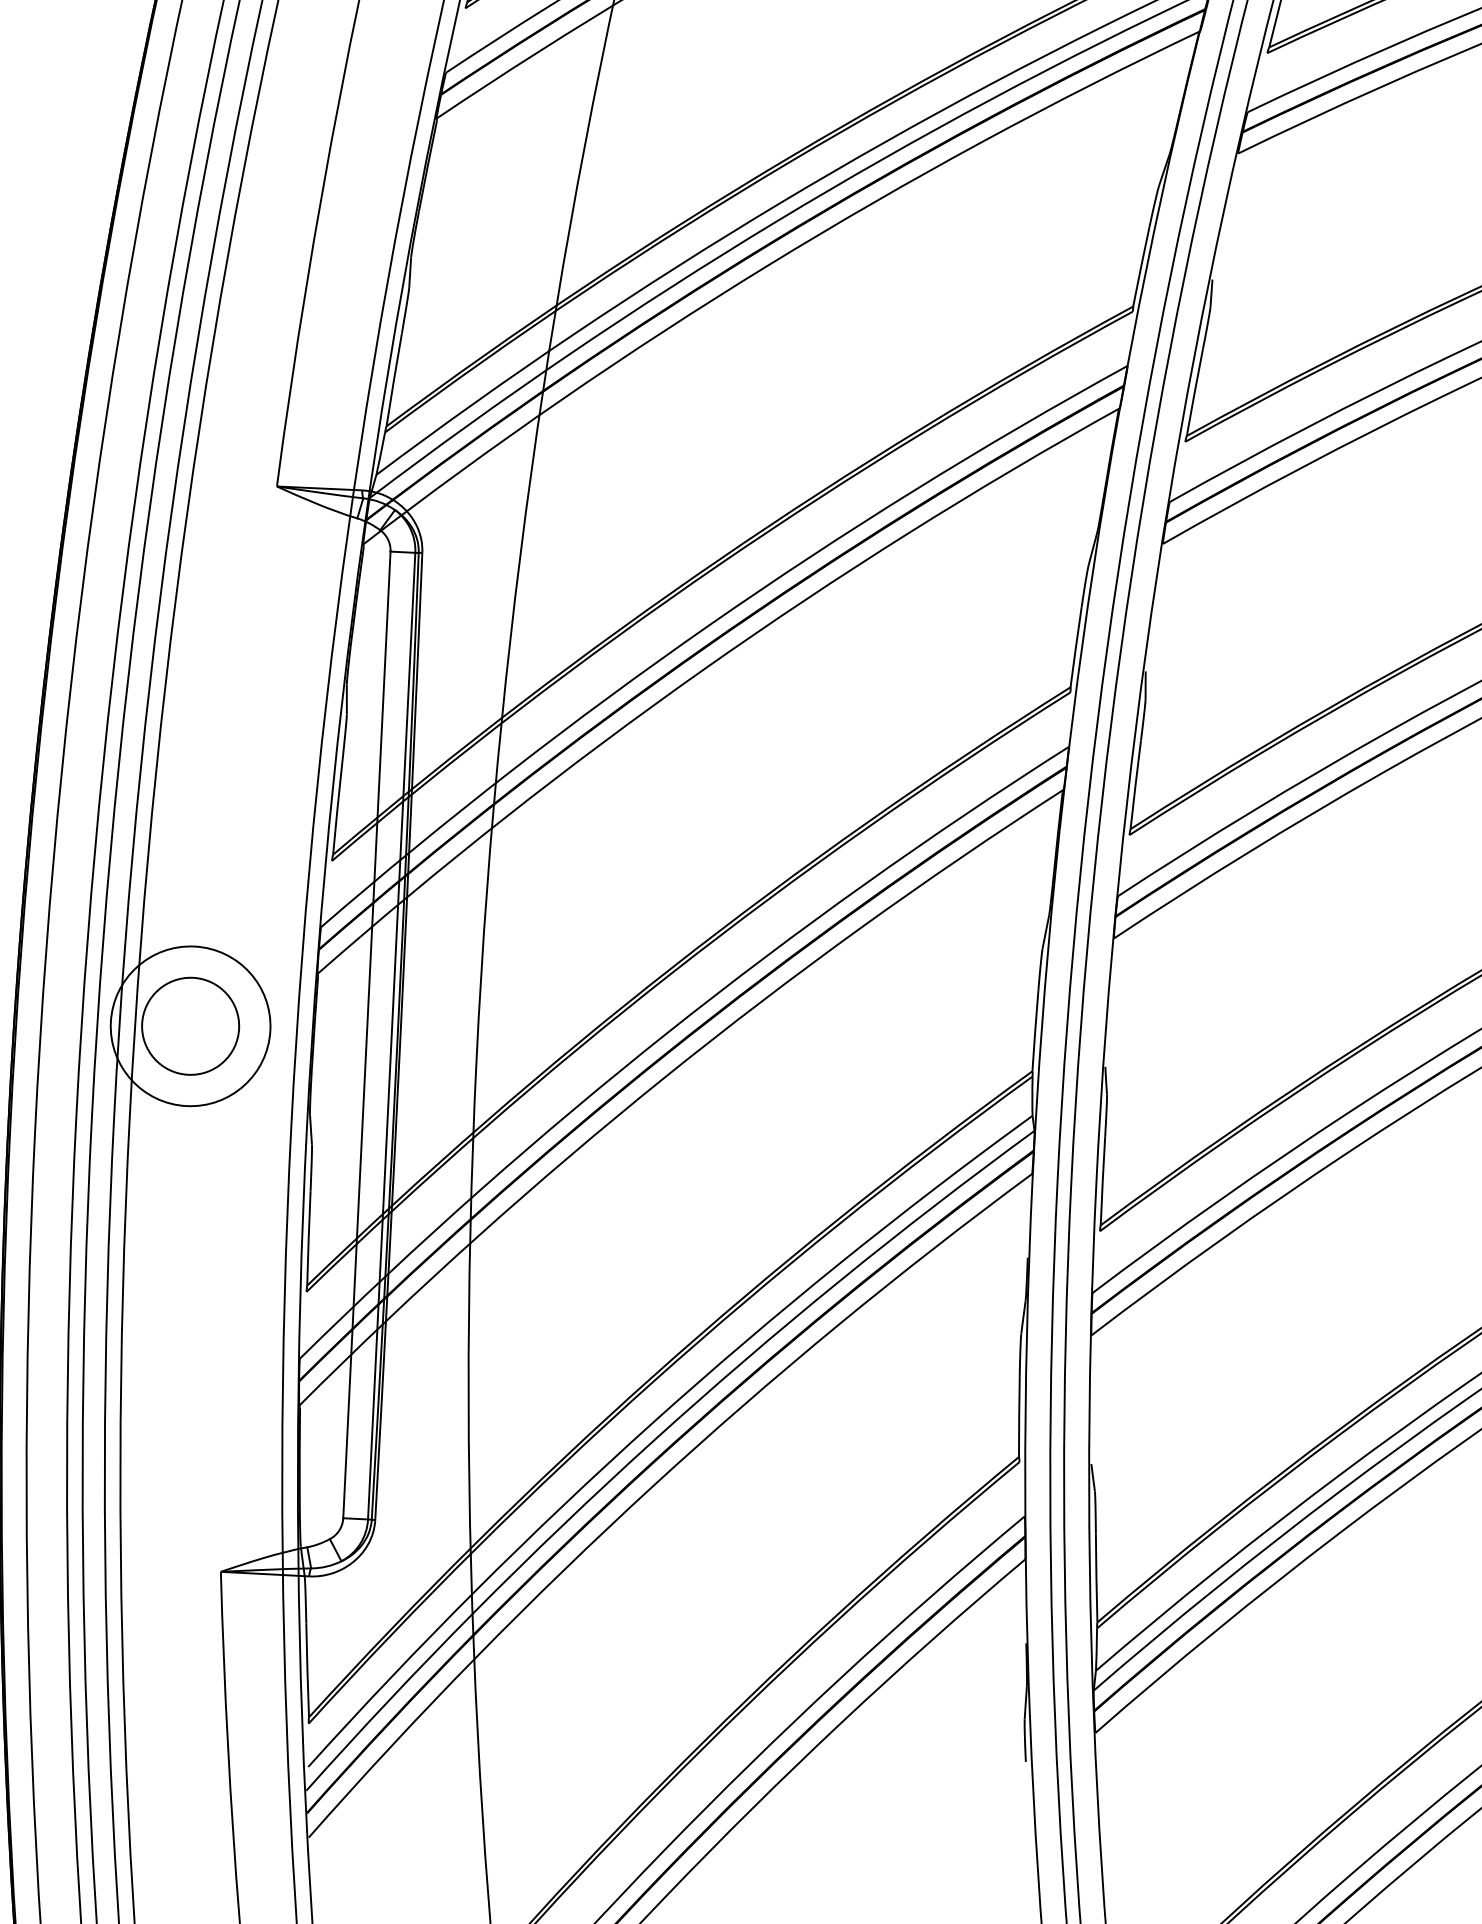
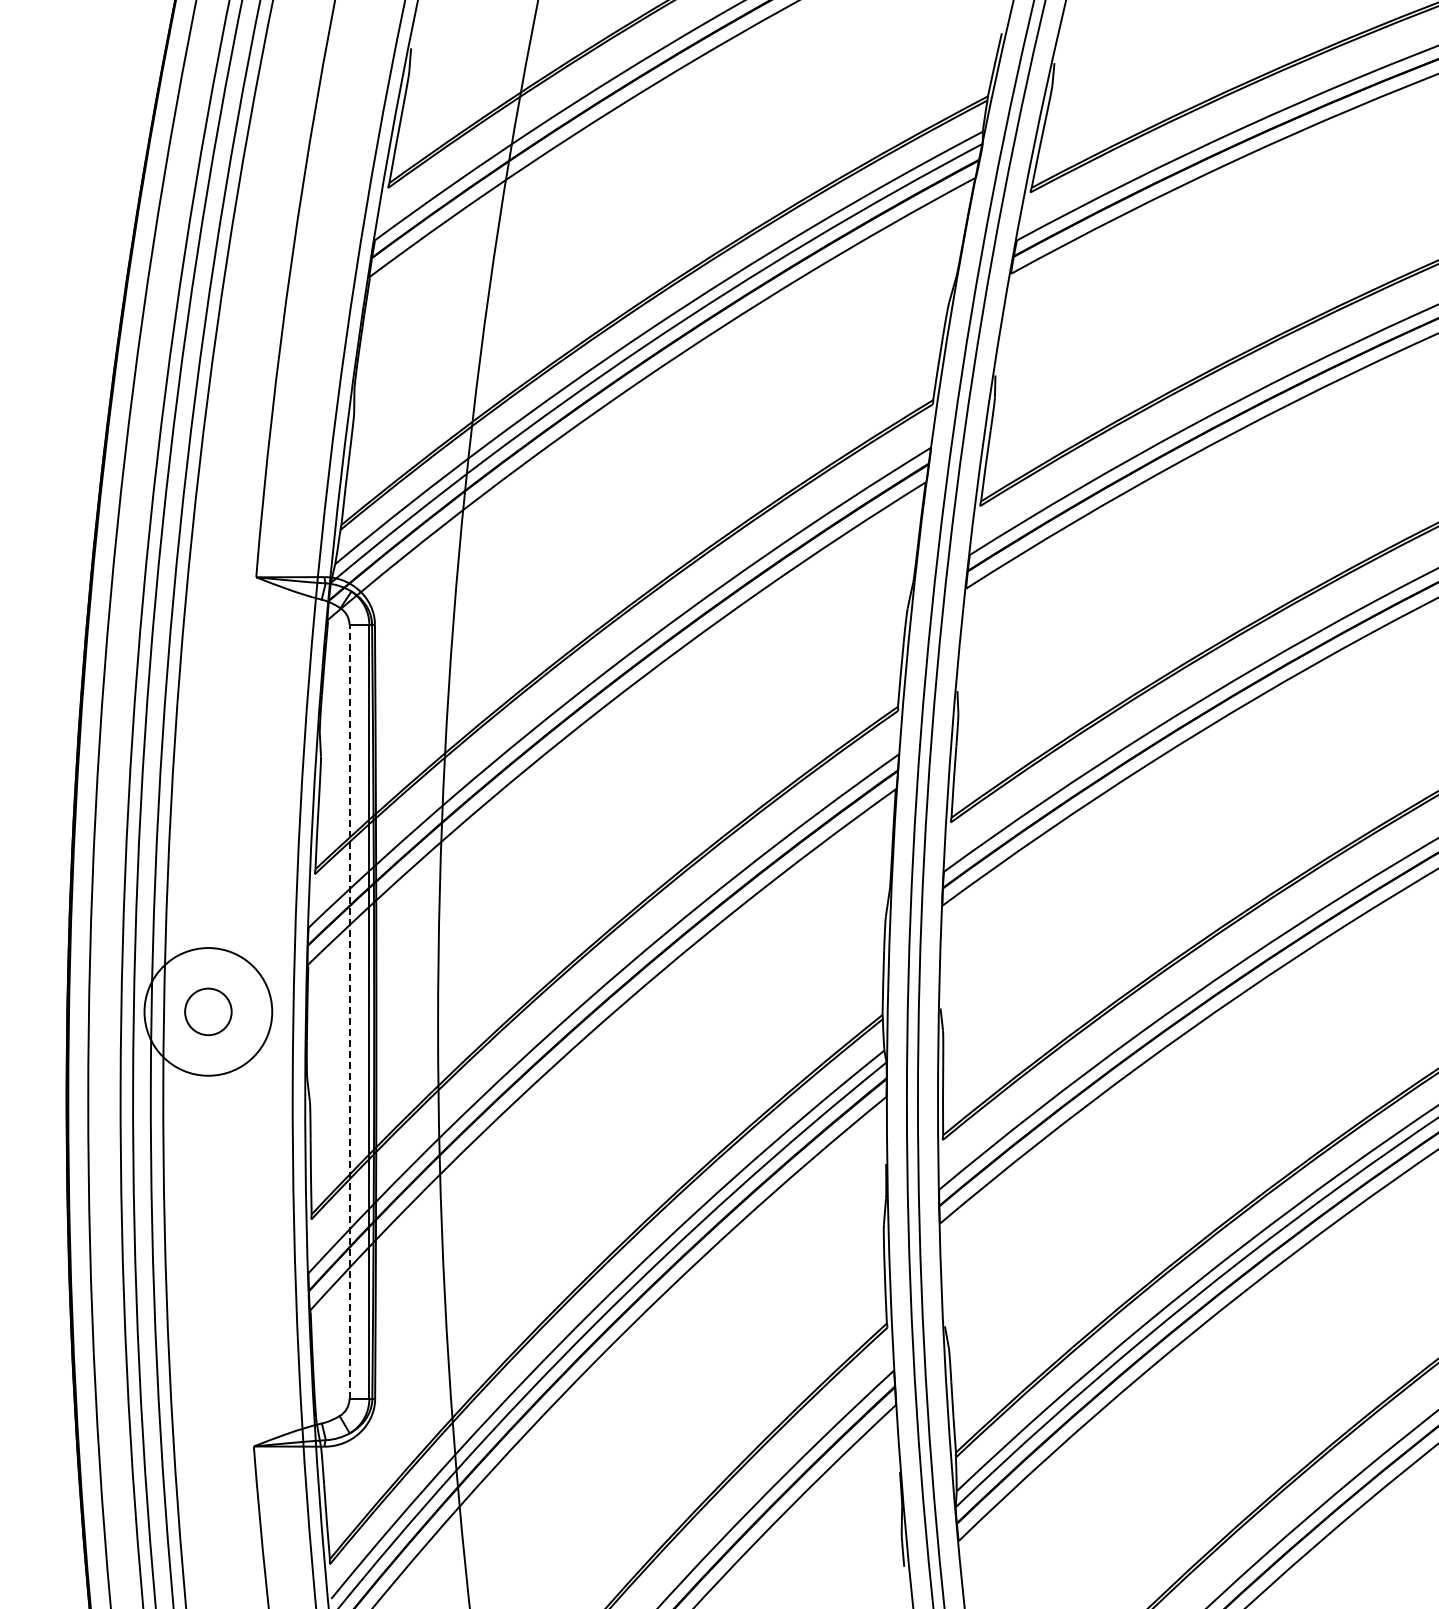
circle: (190, 1025) -> (208, 1011), size x0.6
line: (366, 1034) -> (349, 1011), solid -> dashed

